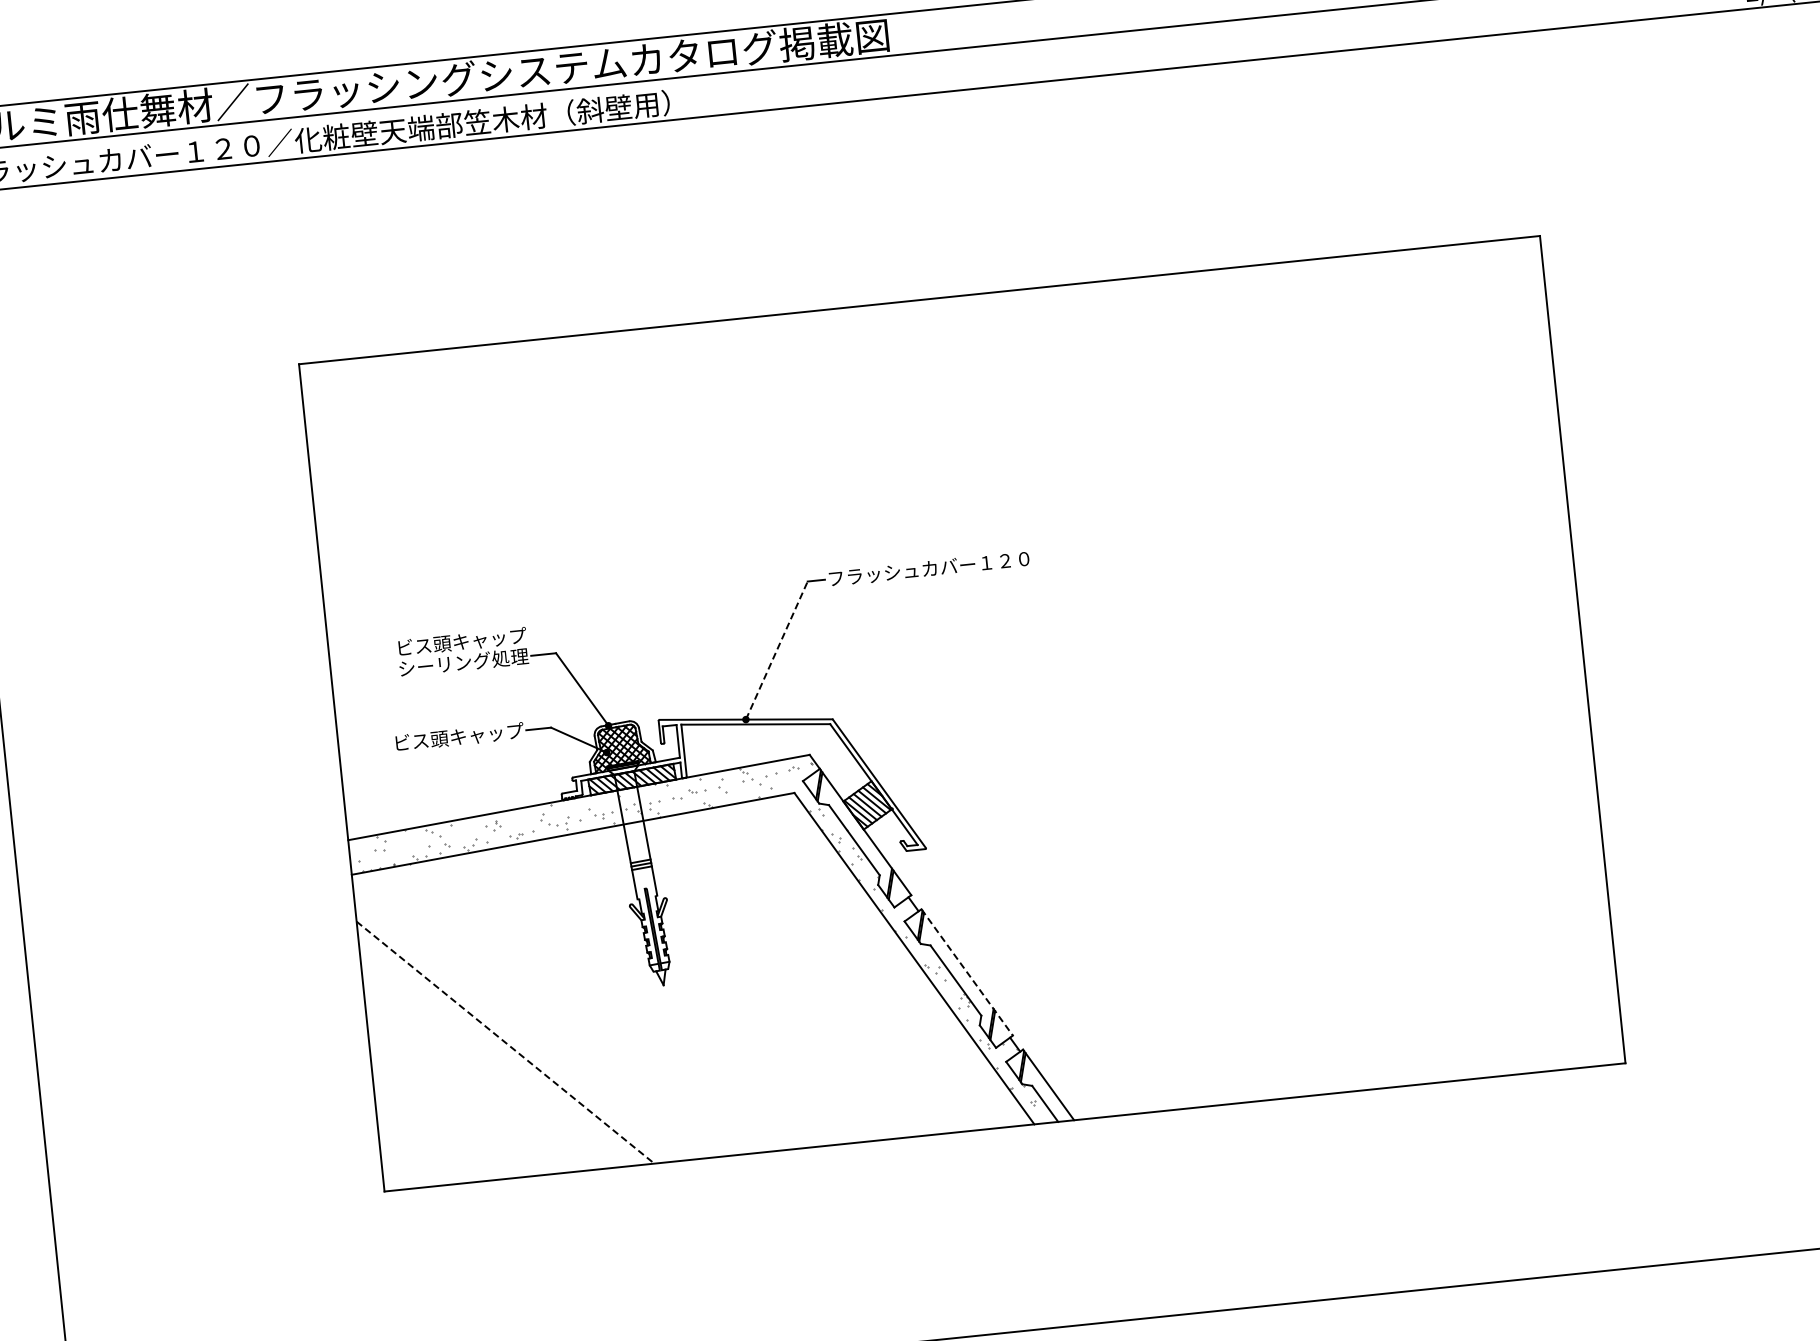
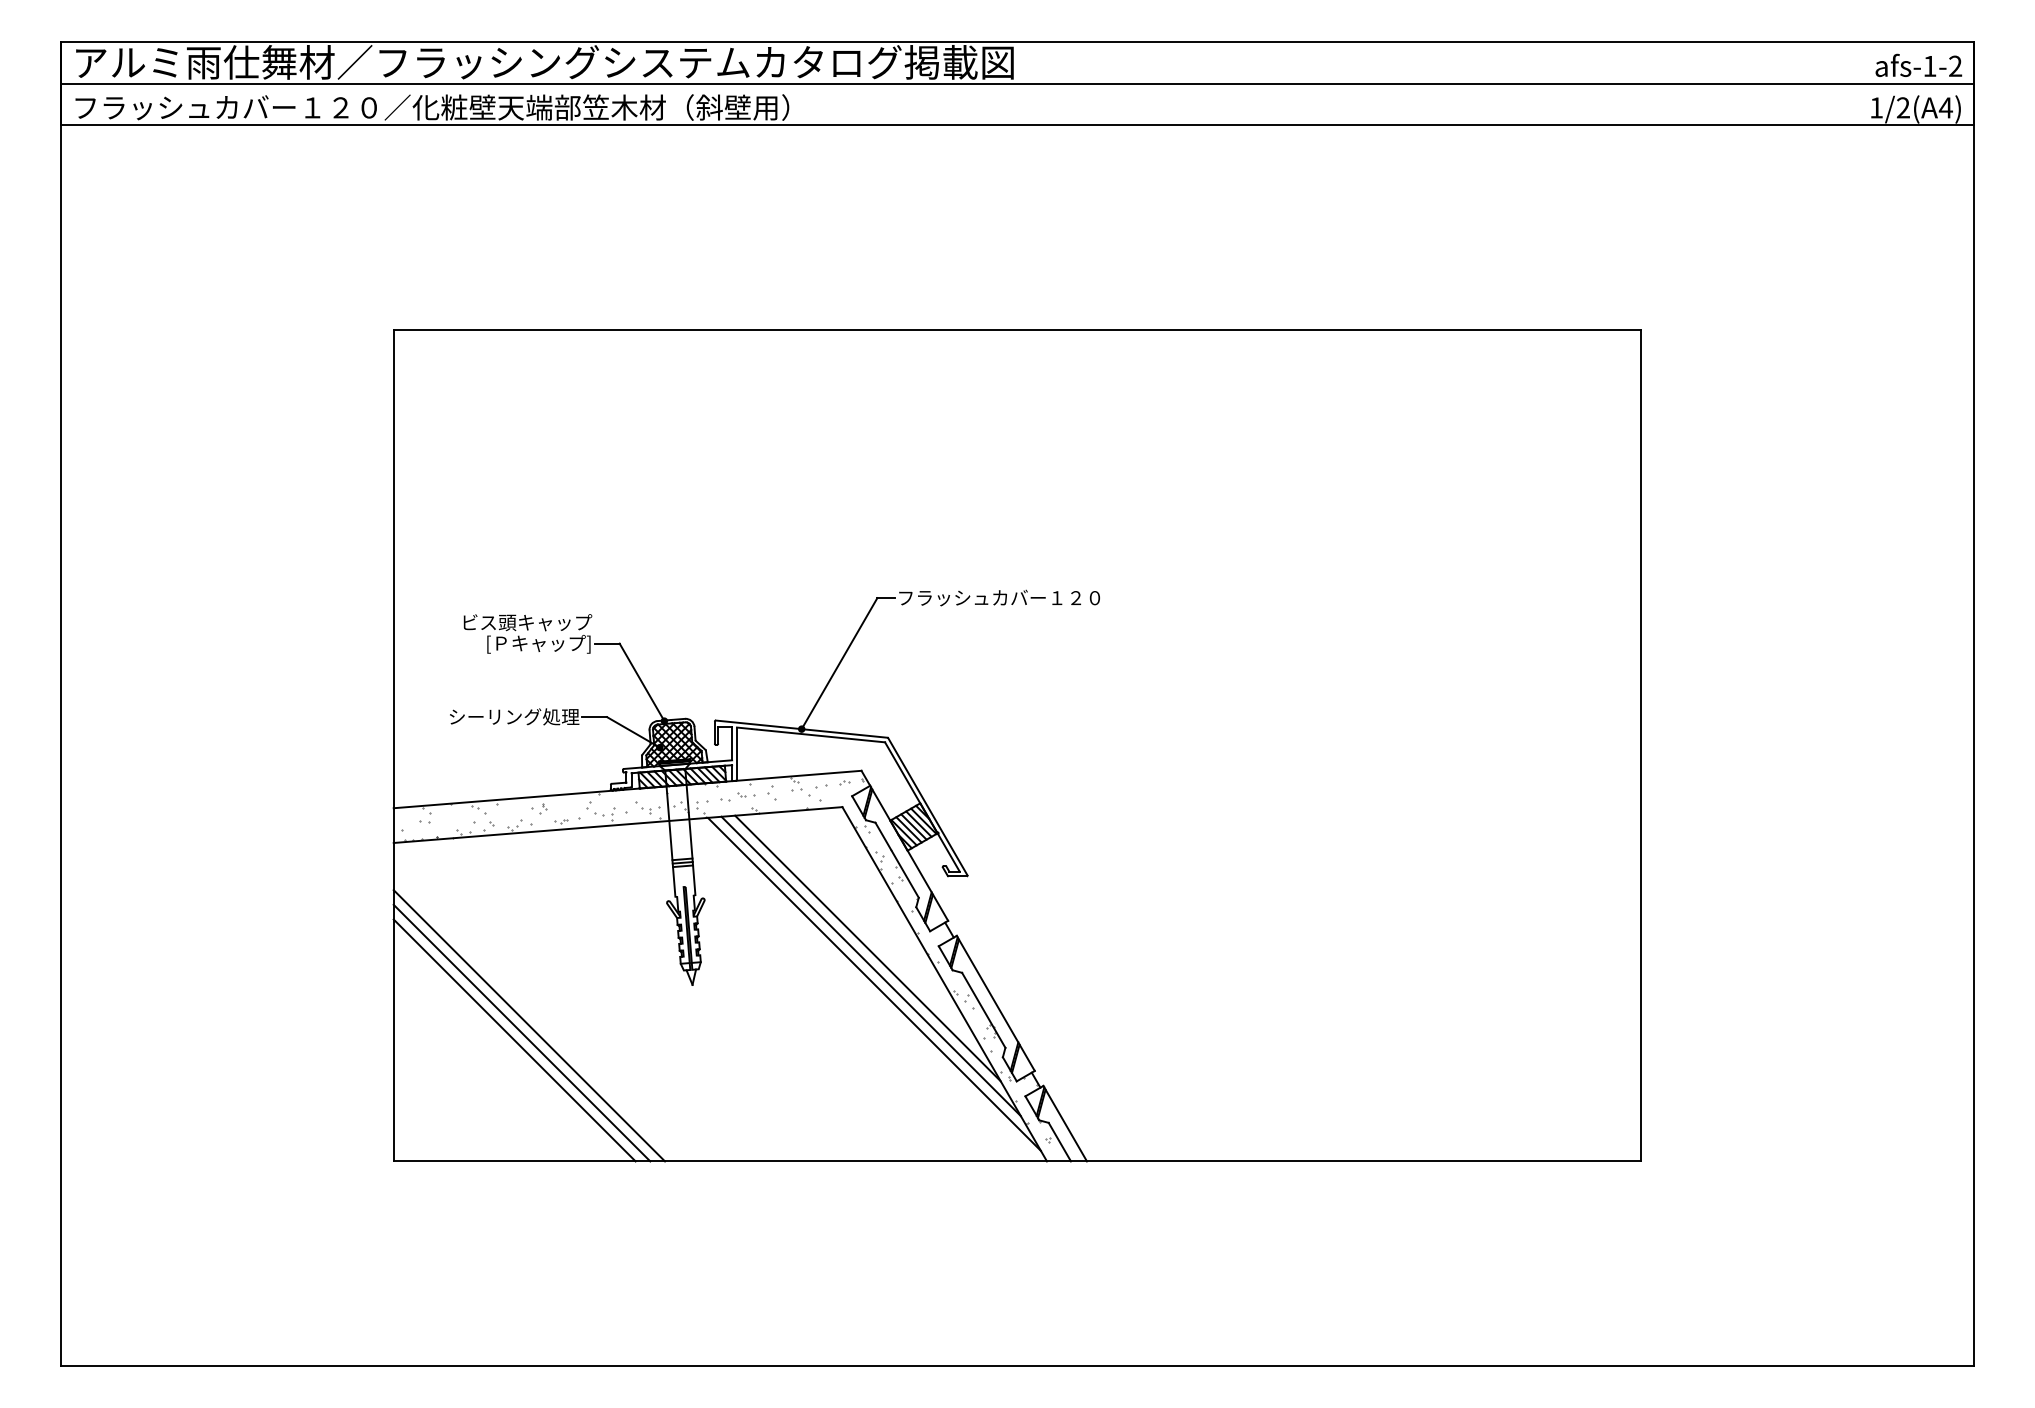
line: (776, 650) -> (839, 663), dashed -> solid
text: (463, 662) -> (526, 643), シーリング処理 -> [Ｐキャップ]
text: (458, 736) -> (514, 716), ビス頭キャップ -> シーリング処理
line: (833, 931) -> (867, 948), added
line: (838, 948) -> (870, 966), added
line: (843, 965) -> (873, 983), added
line: (966, 972) -> (995, 1003), dashed -> solid
line: (505, 1042) -> (529, 1025), dashed -> solid
line: (498, 1050) -> (521, 1032), added
line: (492, 1058) -> (514, 1040), added

